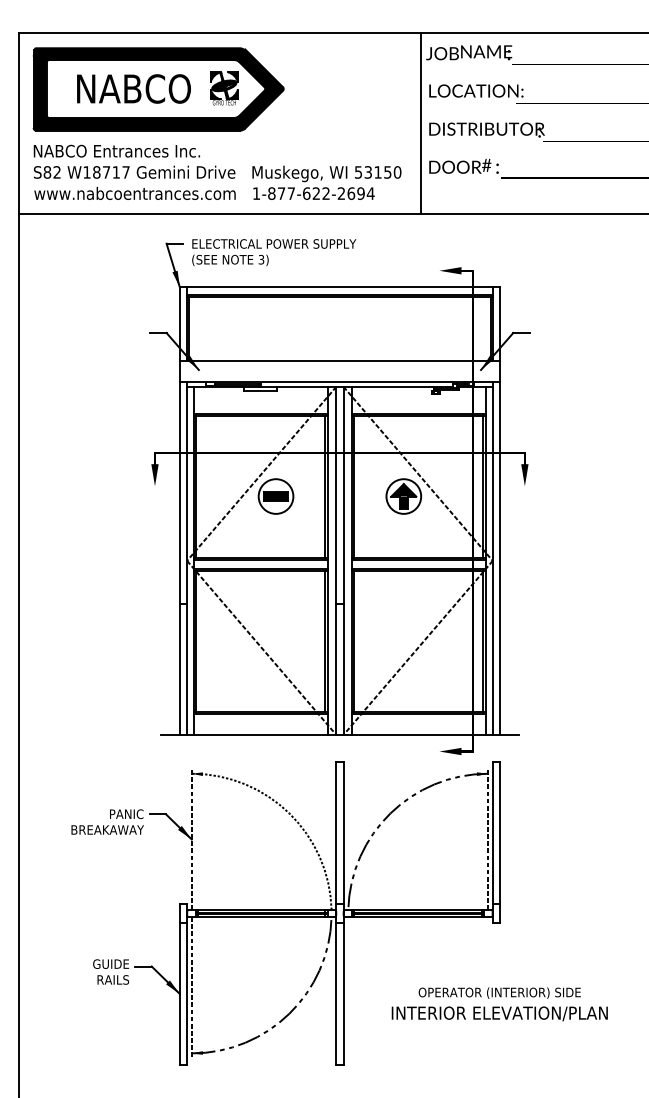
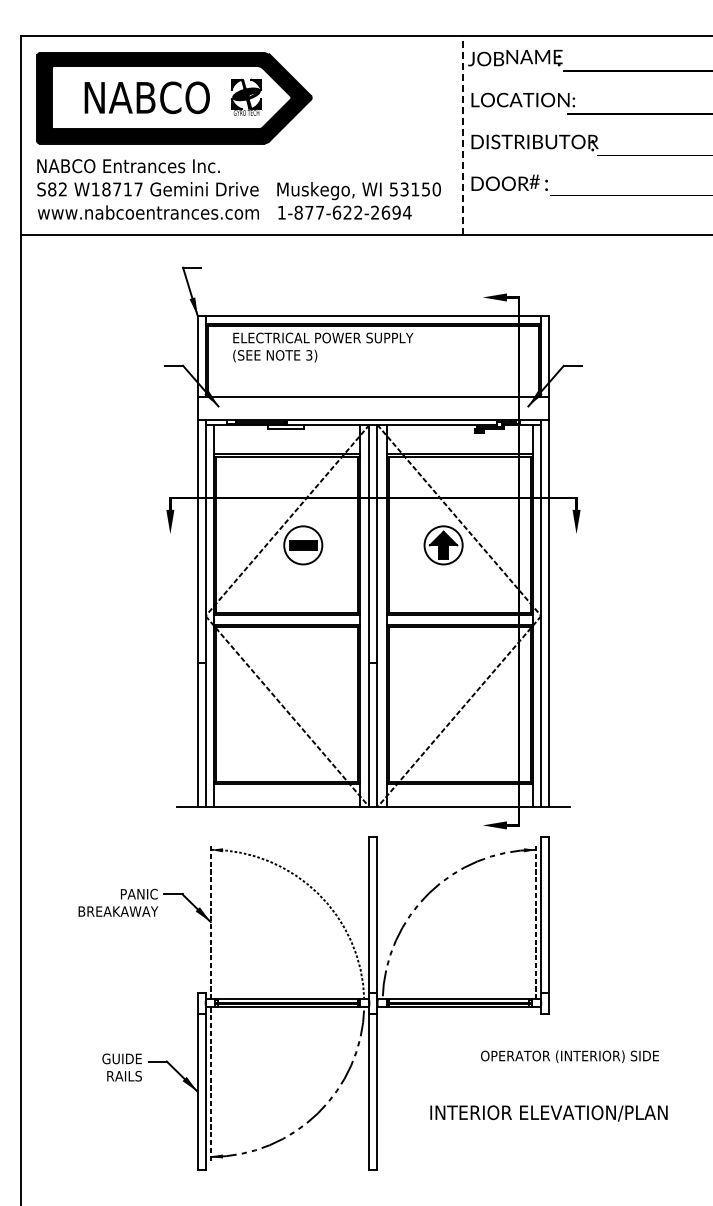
line: (421, 123) -> (462, 135), solid -> dashed
text: (274, 252) -> (323, 347), moved
text: (499, 992) -> (569, 1056), moved

